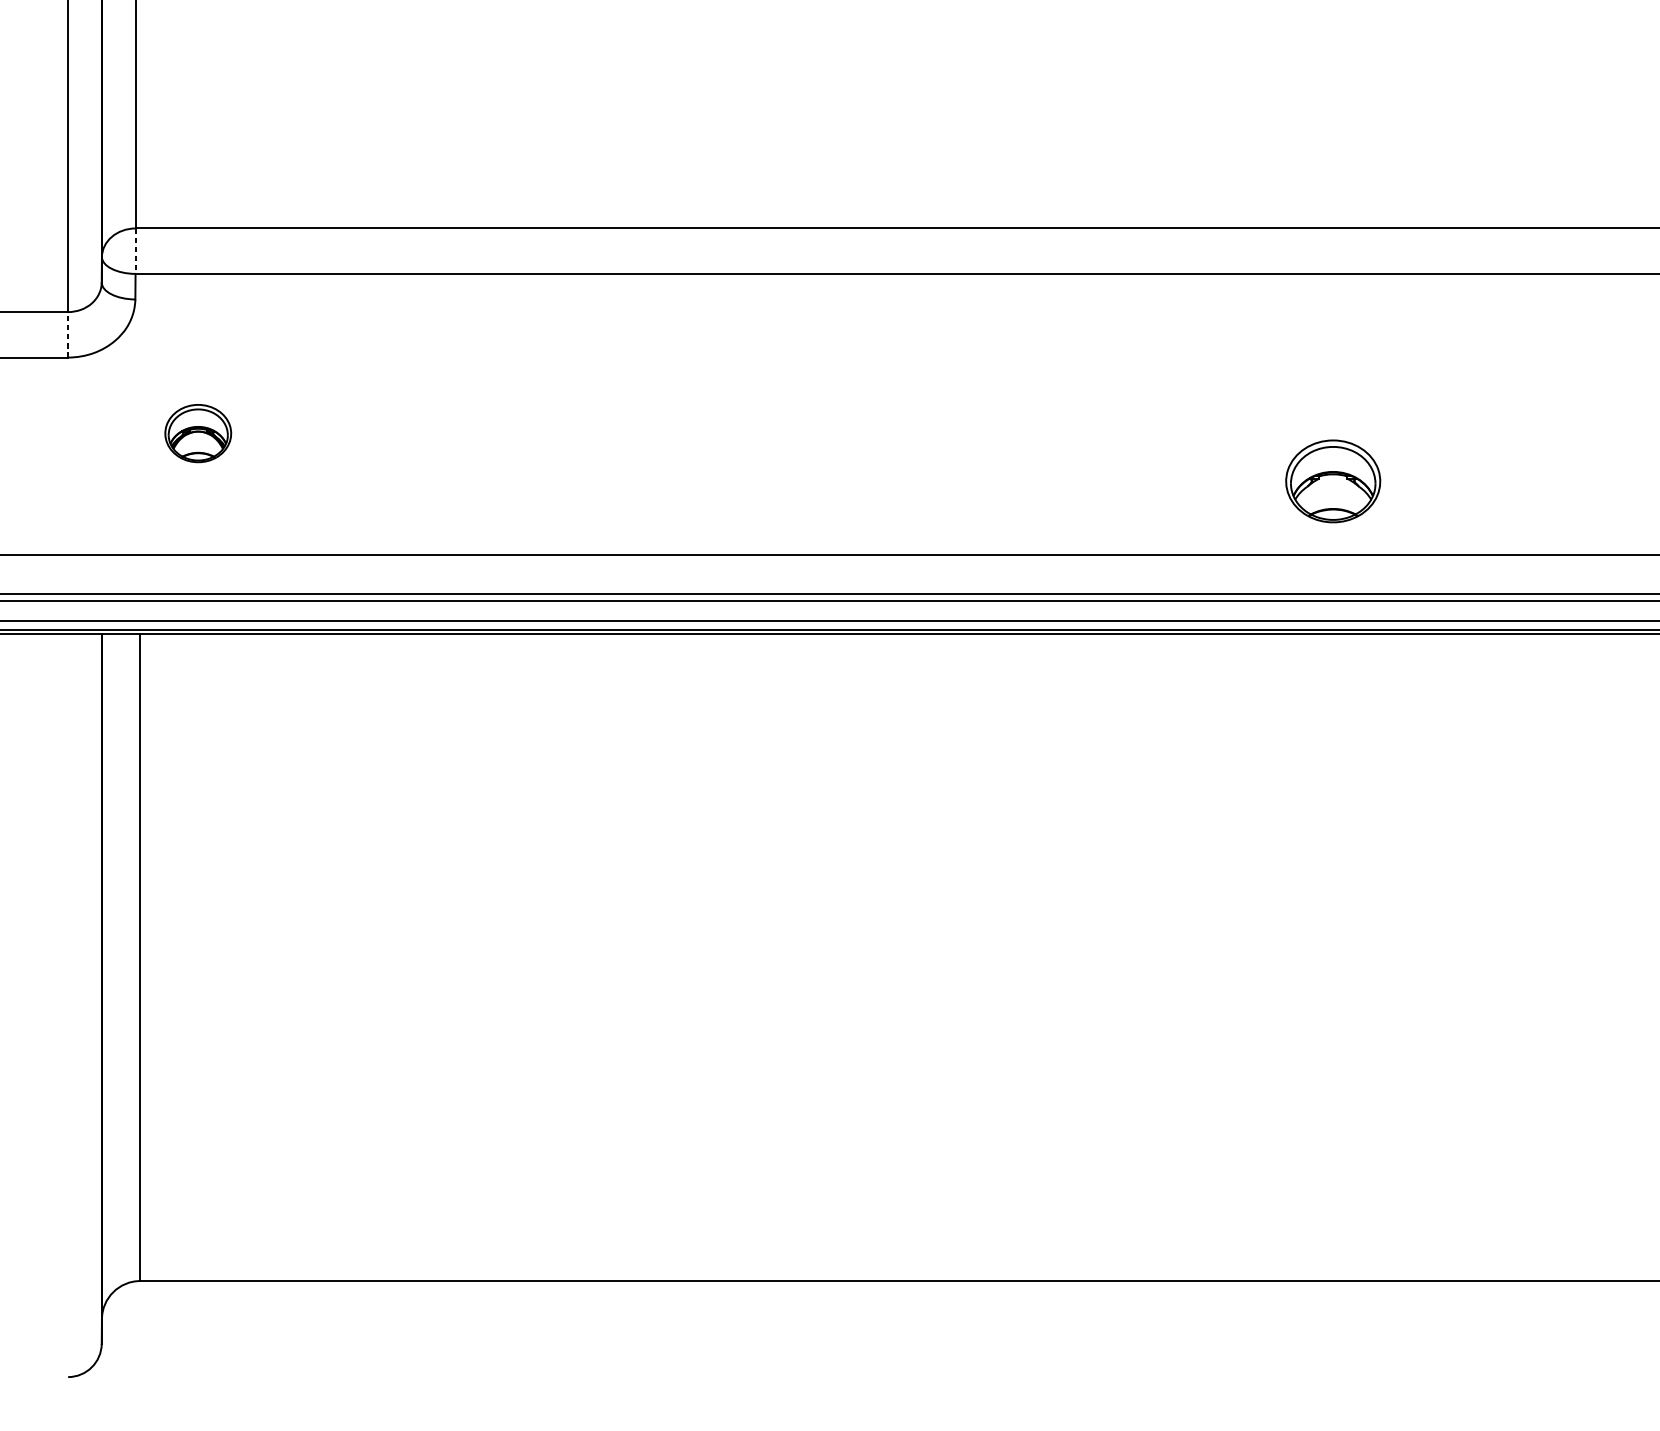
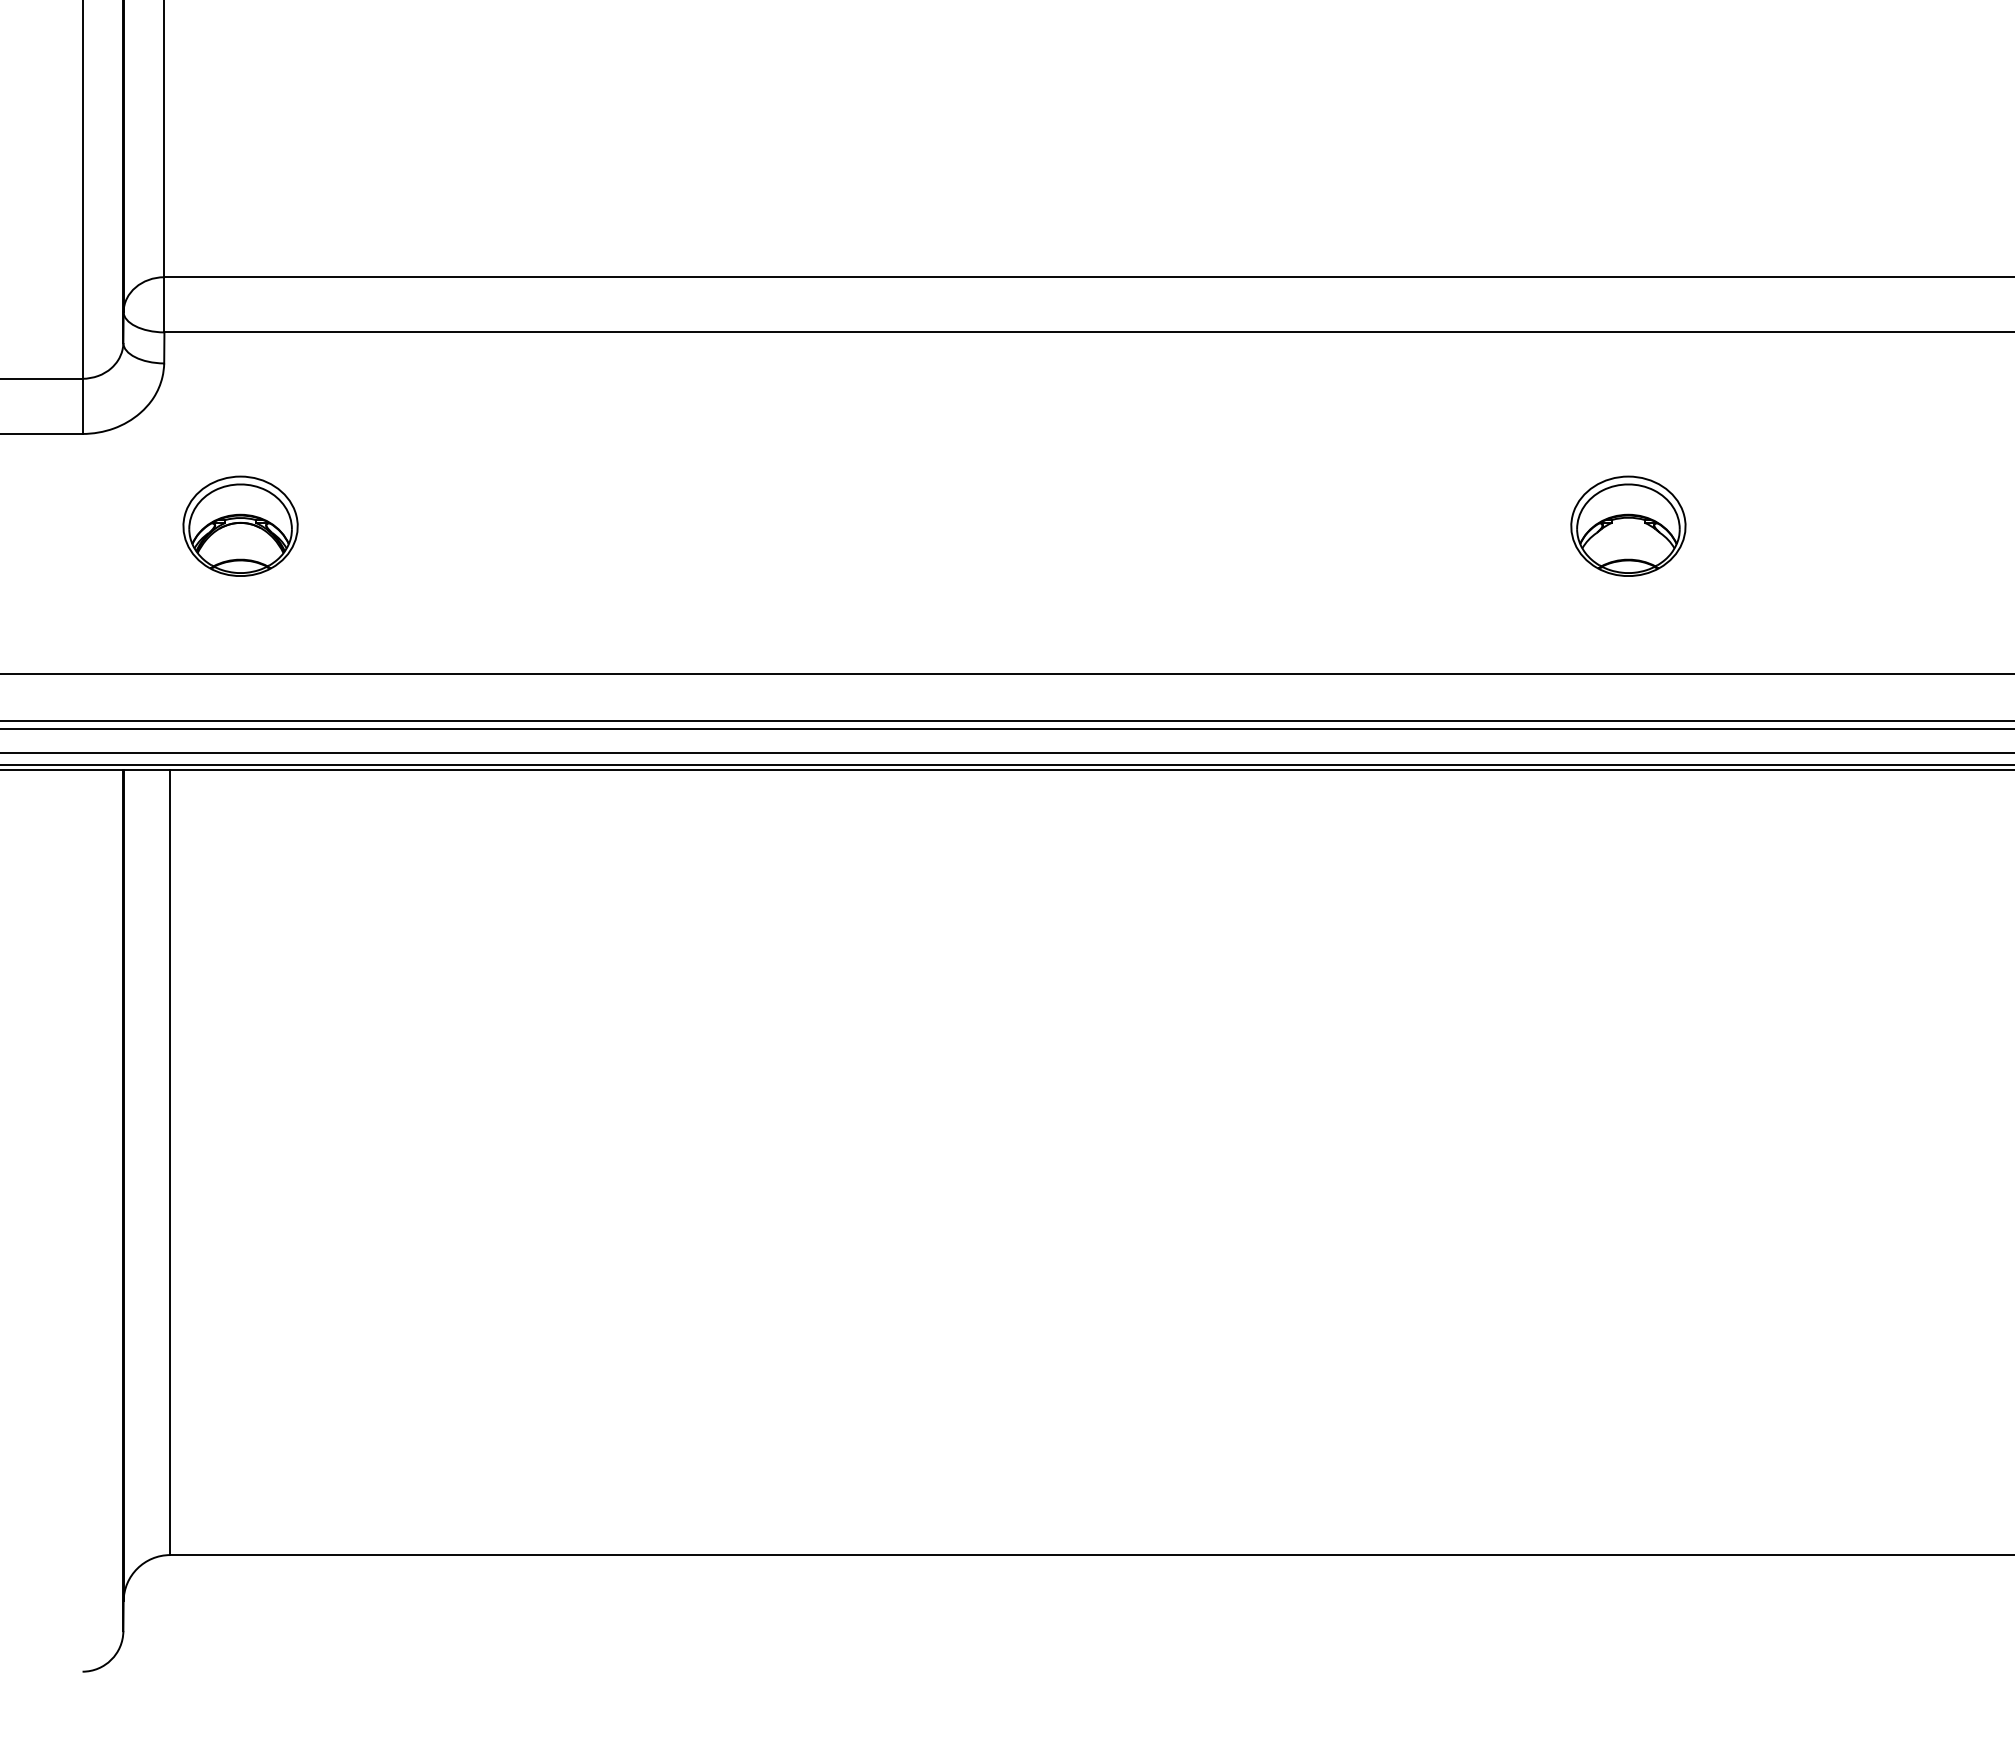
line: (135, 250) -> (164, 304), dashed -> solid
line: (68, 334) -> (82, 406), dashed -> solid
part: (198, 432) -> (240, 525), size x1.43
part: (1333, 480) -> (1628, 525), moved

